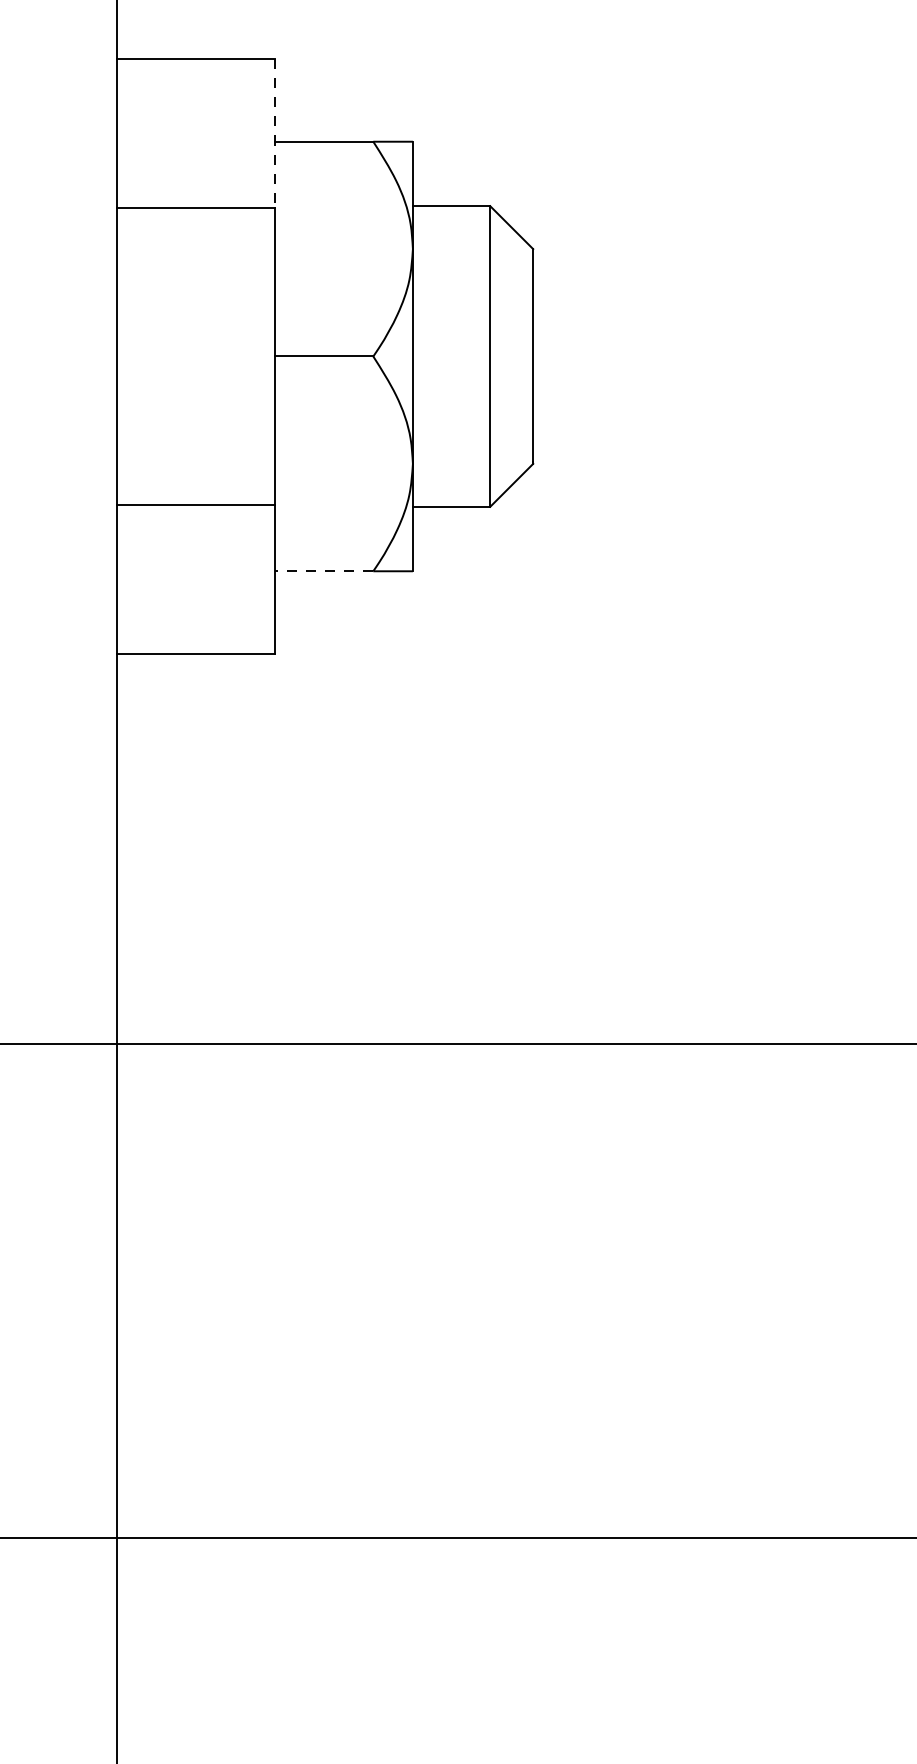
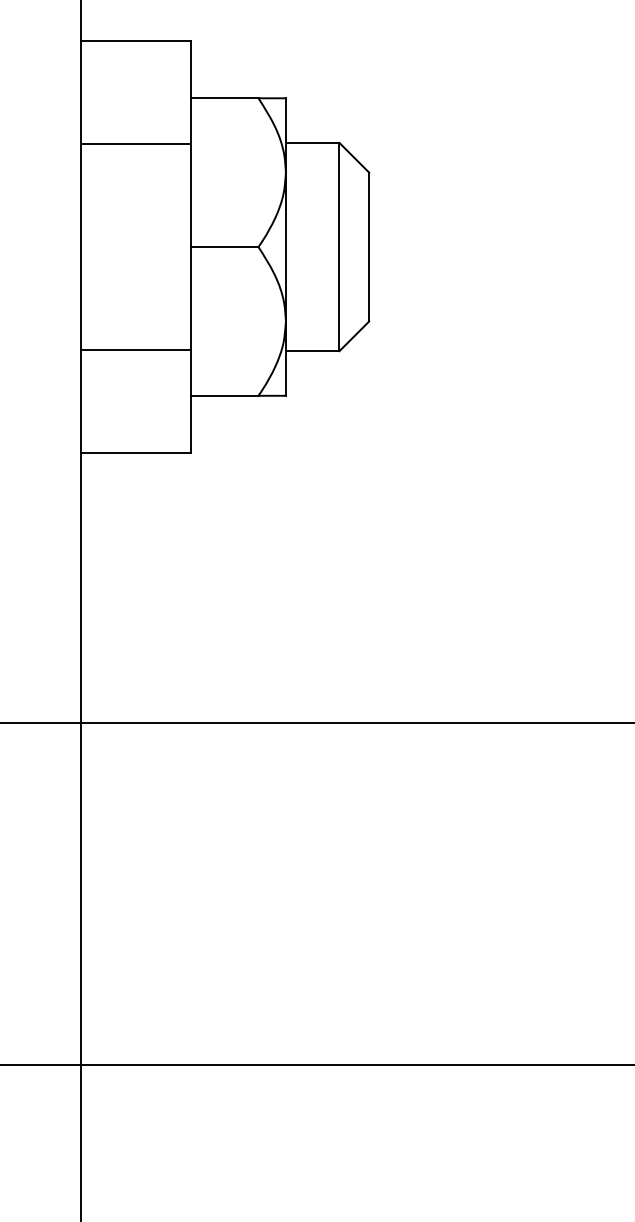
line: (275, 133) -> (190, 92), dashed -> solid
line: (324, 570) -> (224, 395), dashed -> solid

